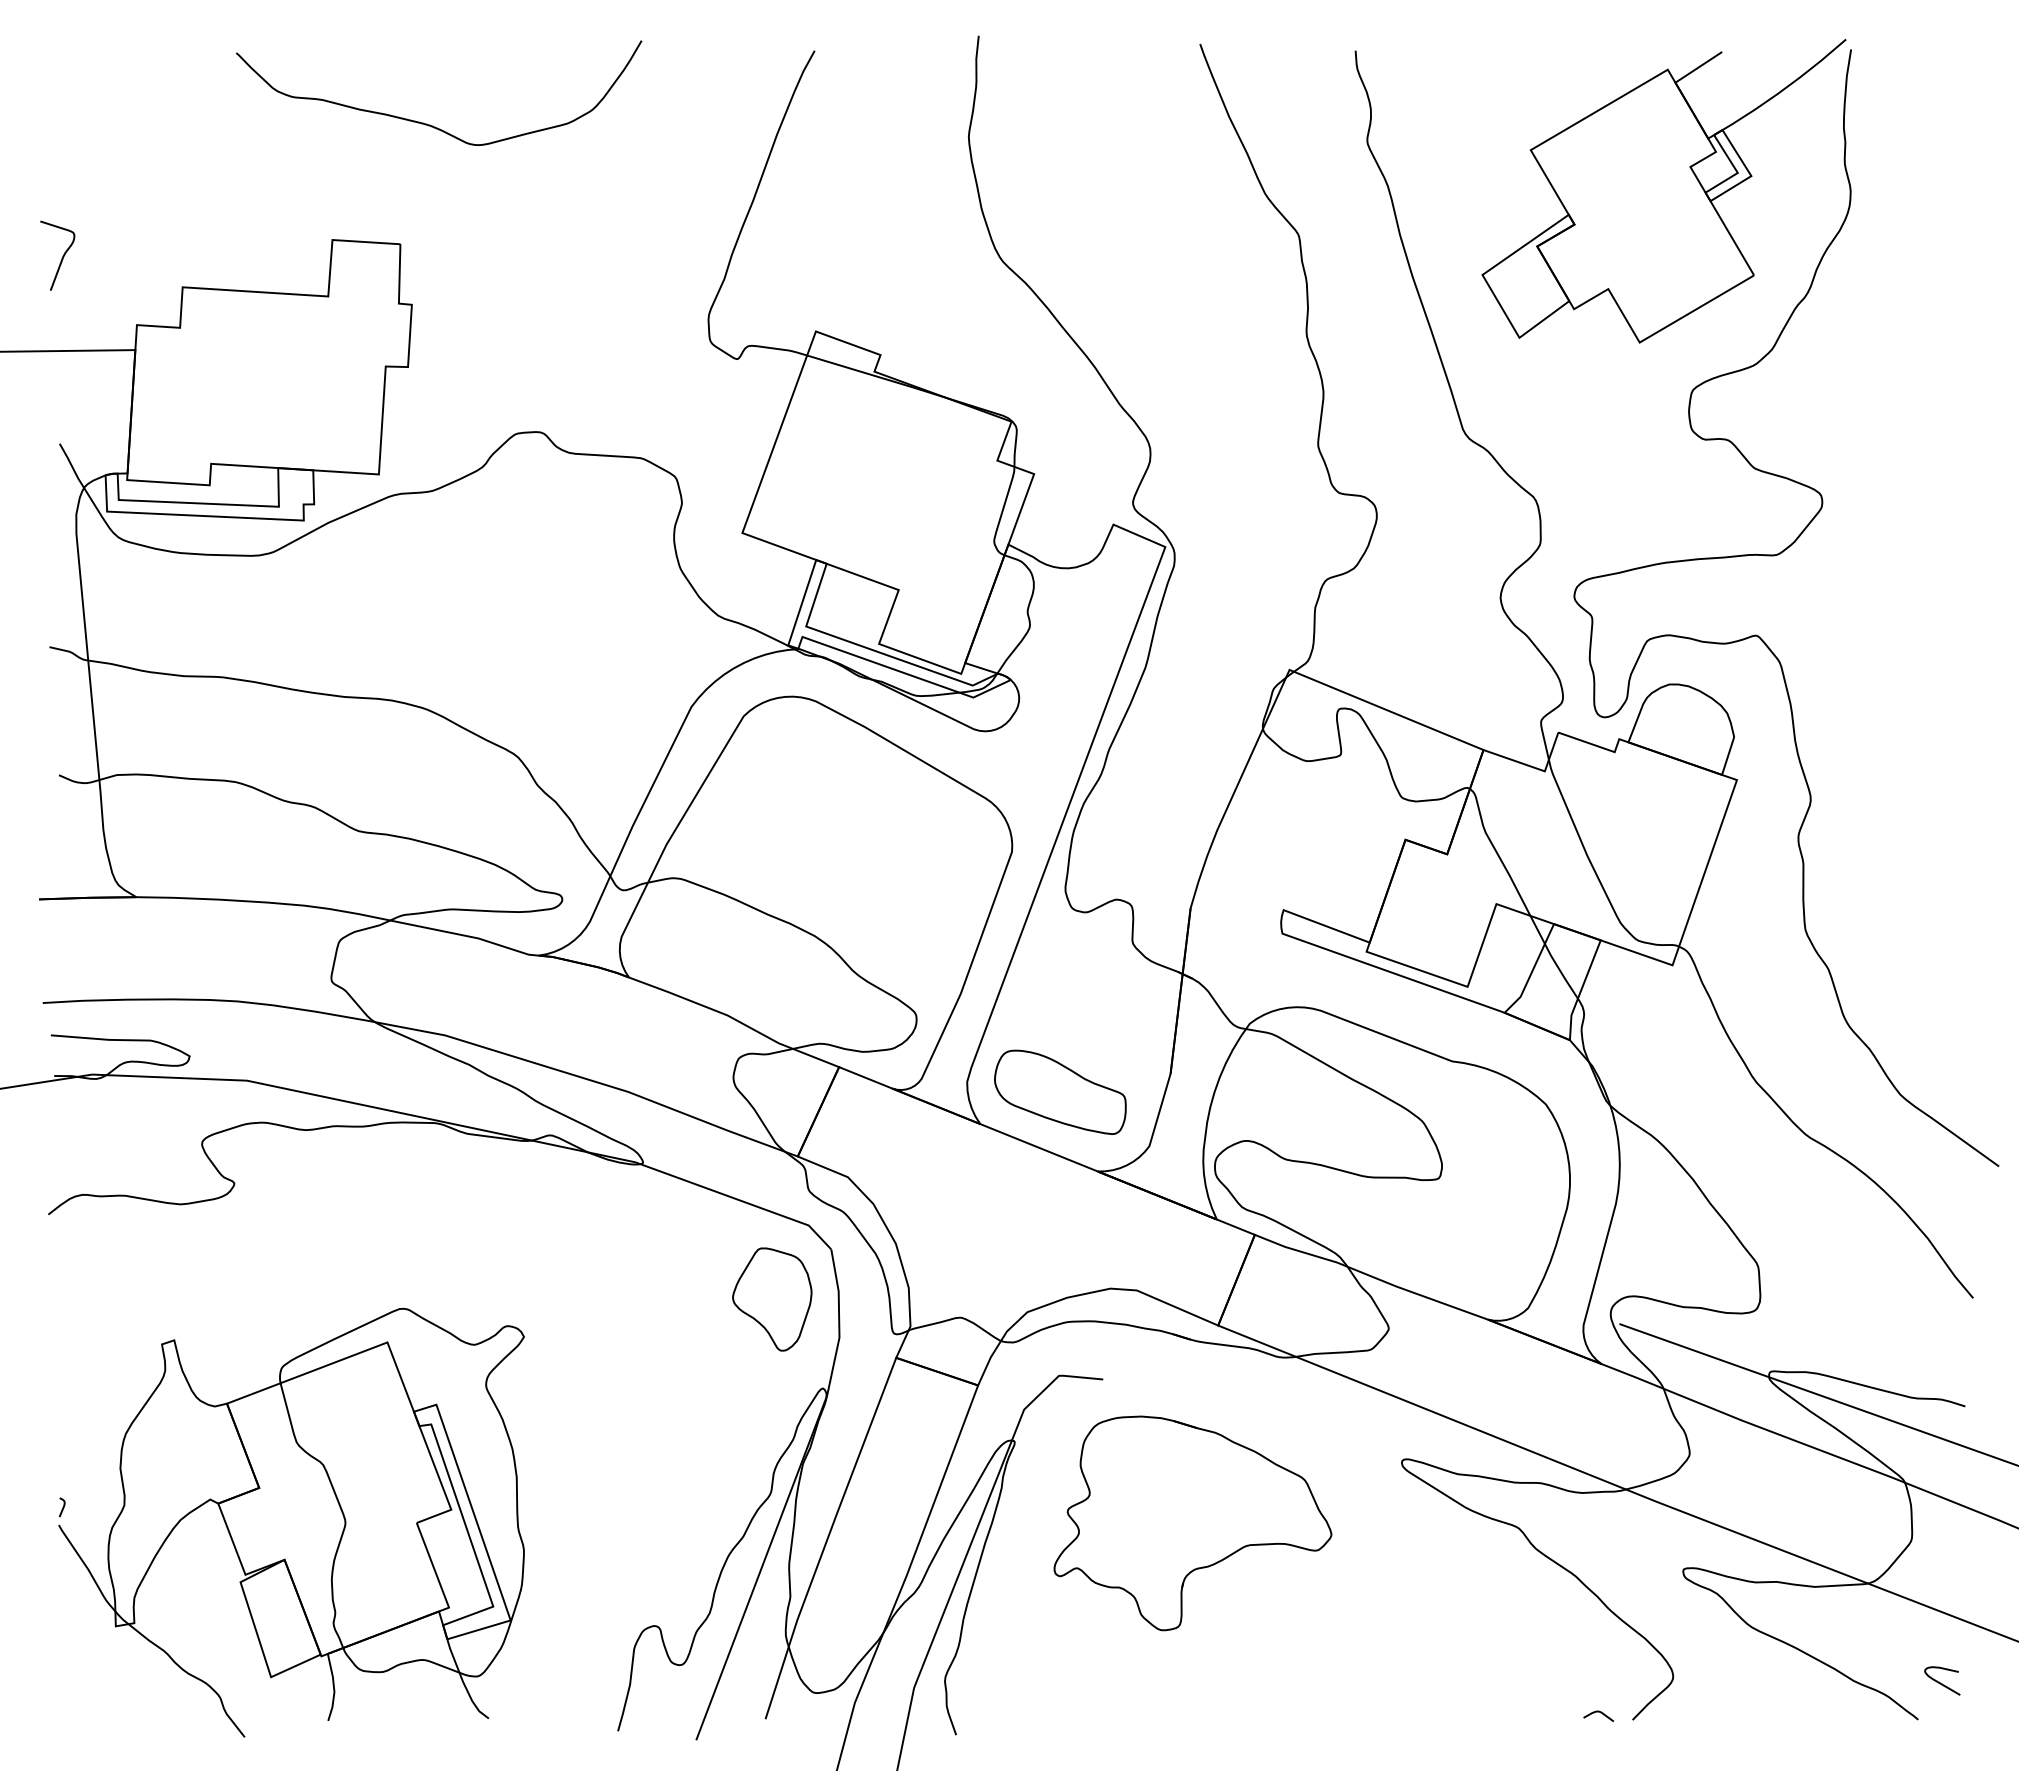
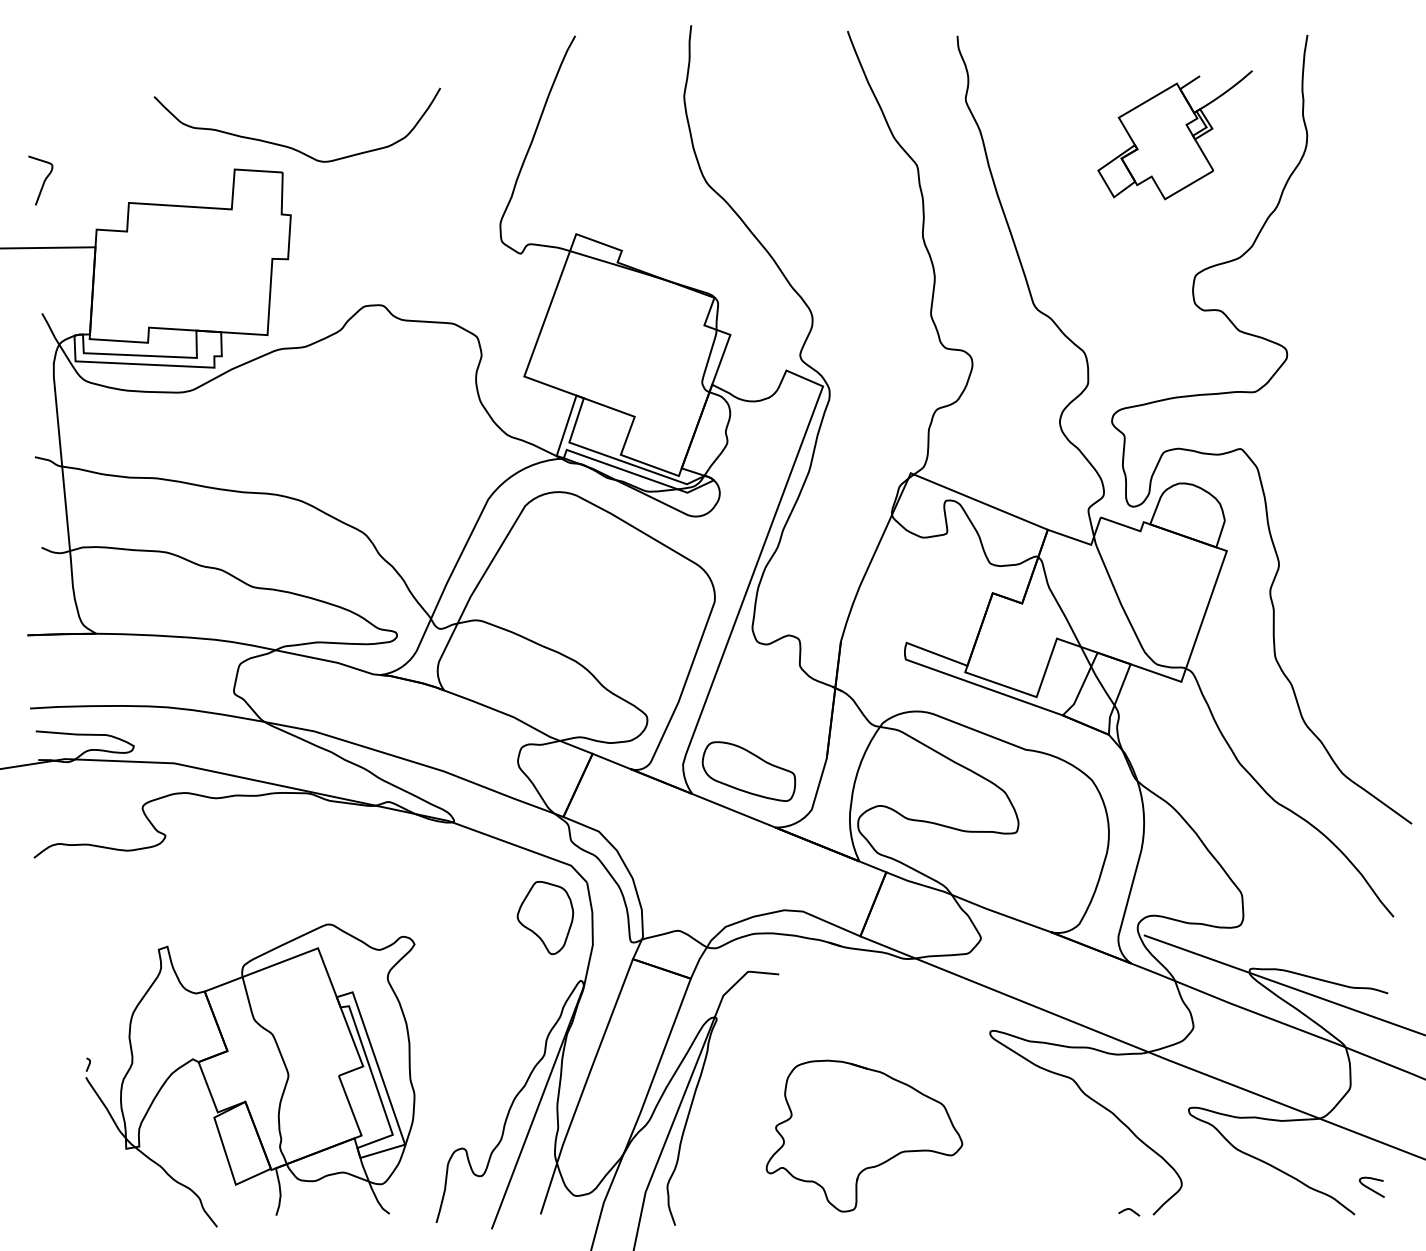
curve: (430, 124) -> (291, 147), moved
part: (1663, 191) -> (1174, 135), size x0.6
part: (291, 1522) -> (250, 1075), moved
part: (1192, 1523) -> (864, 1136), moved

